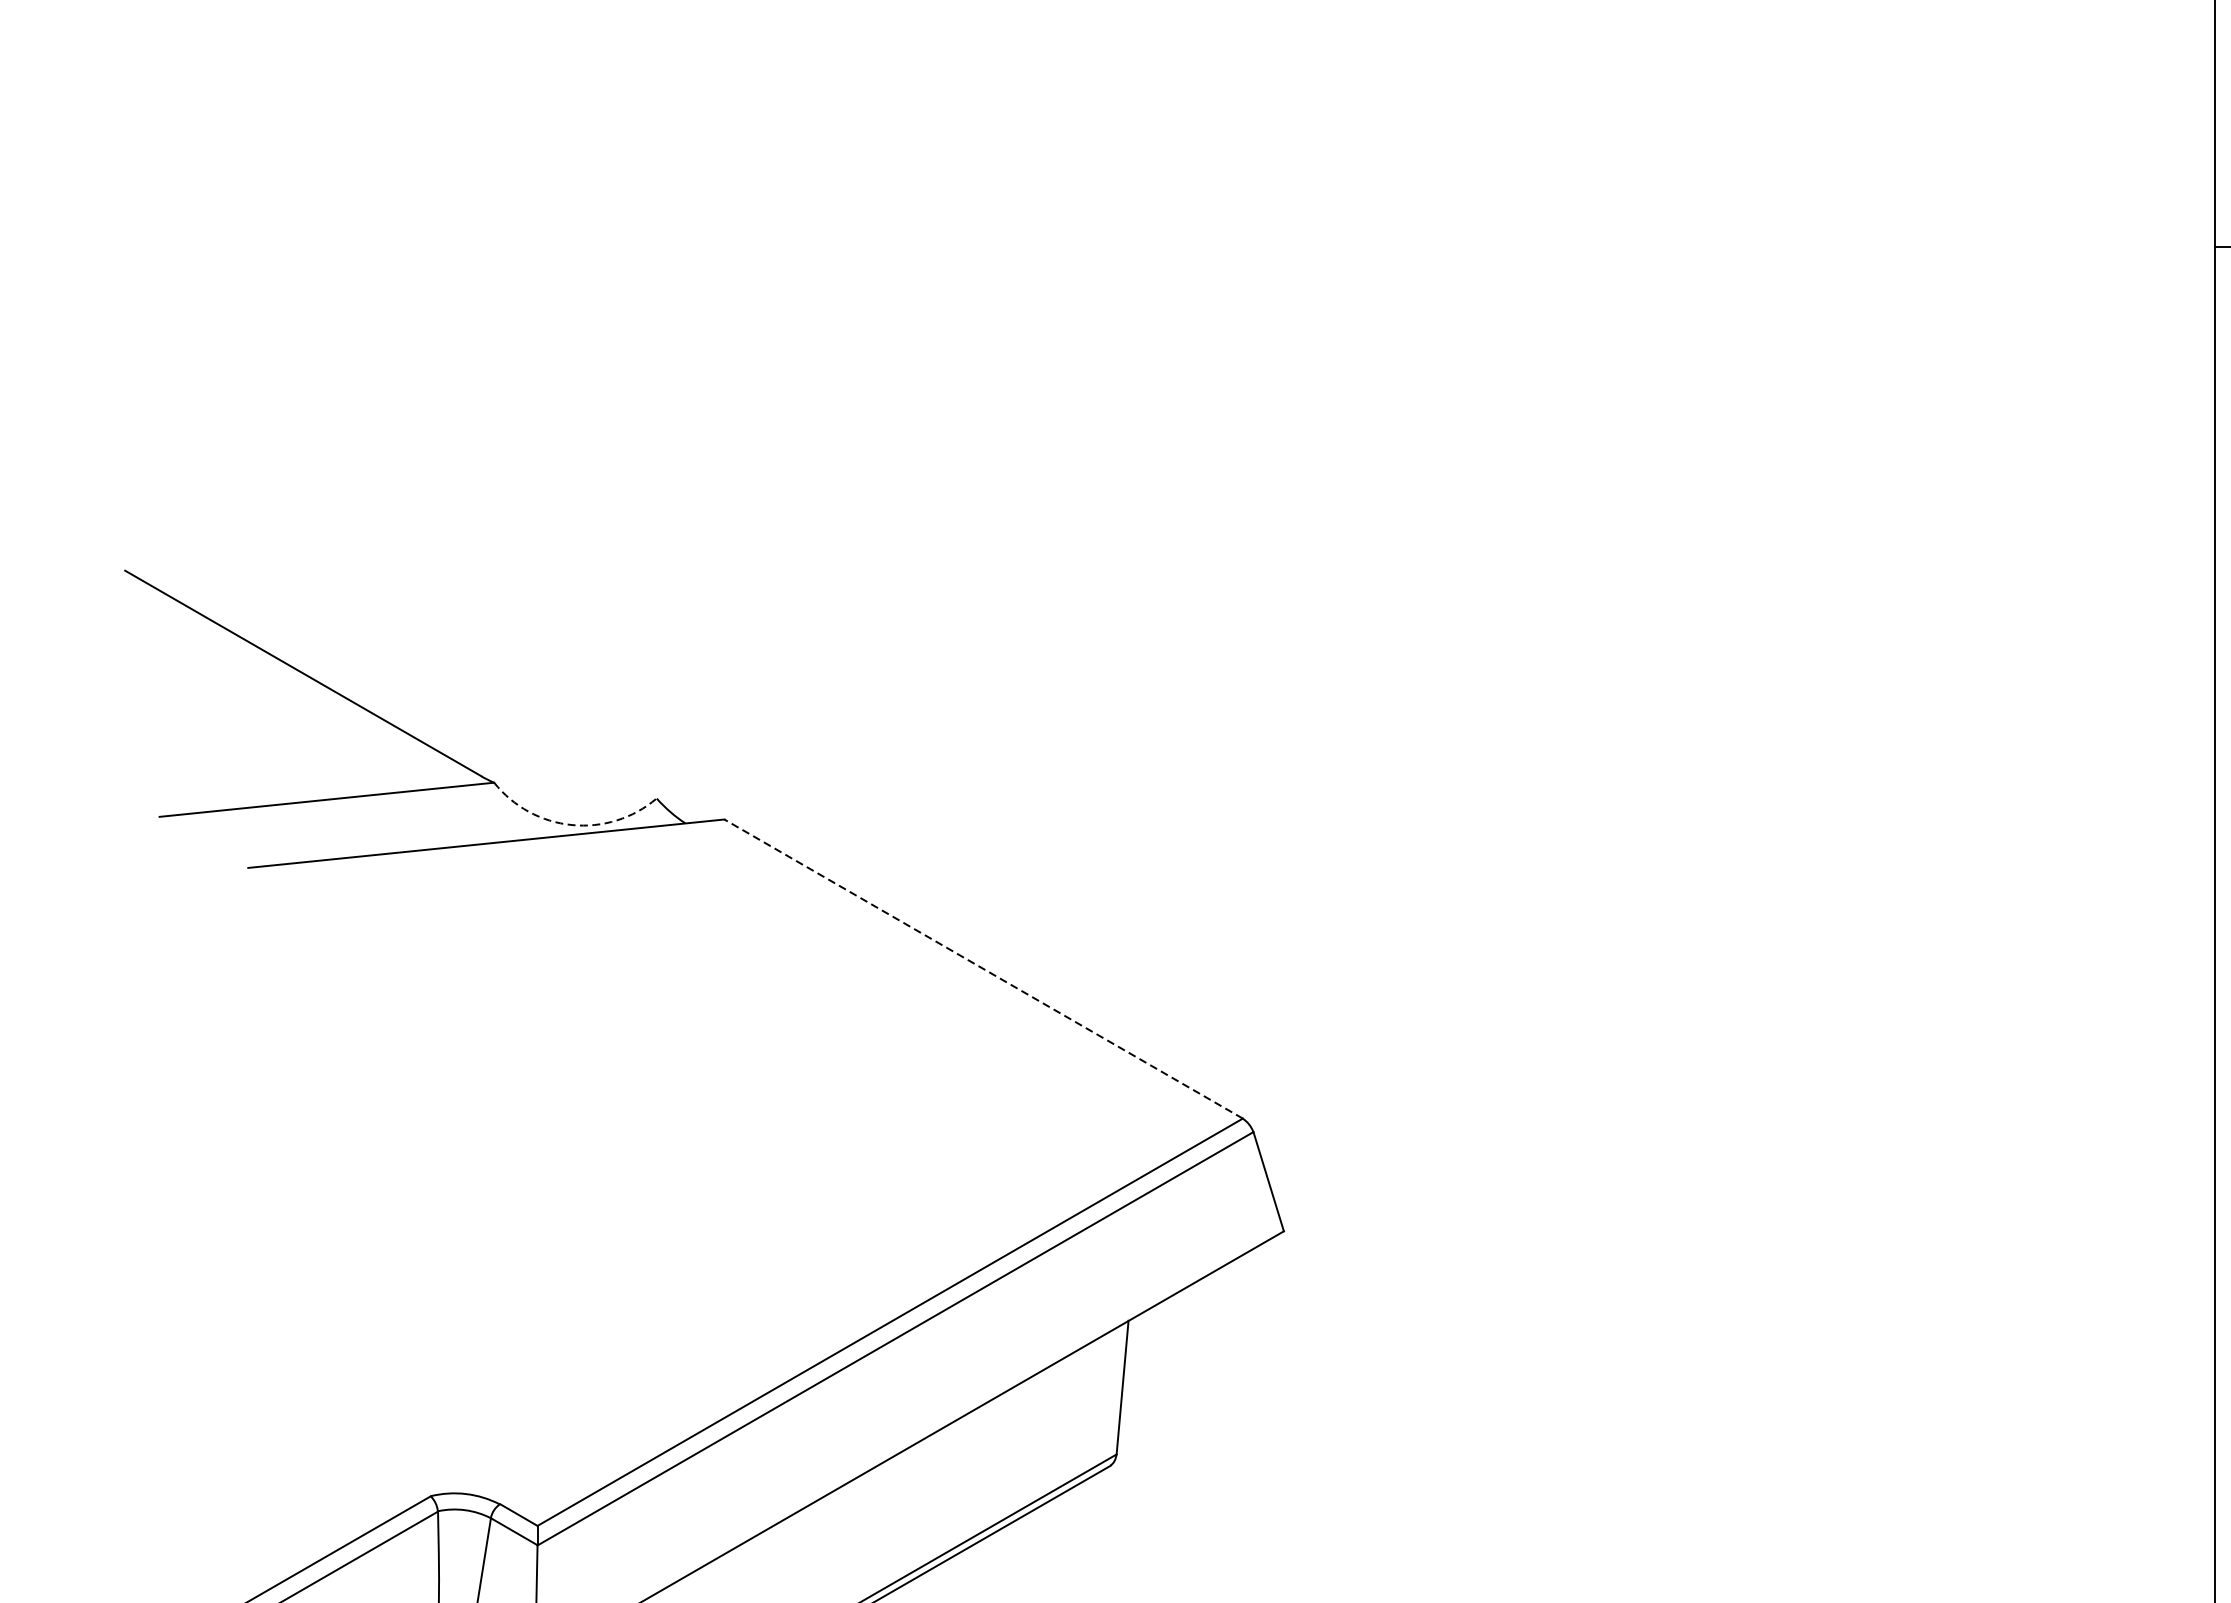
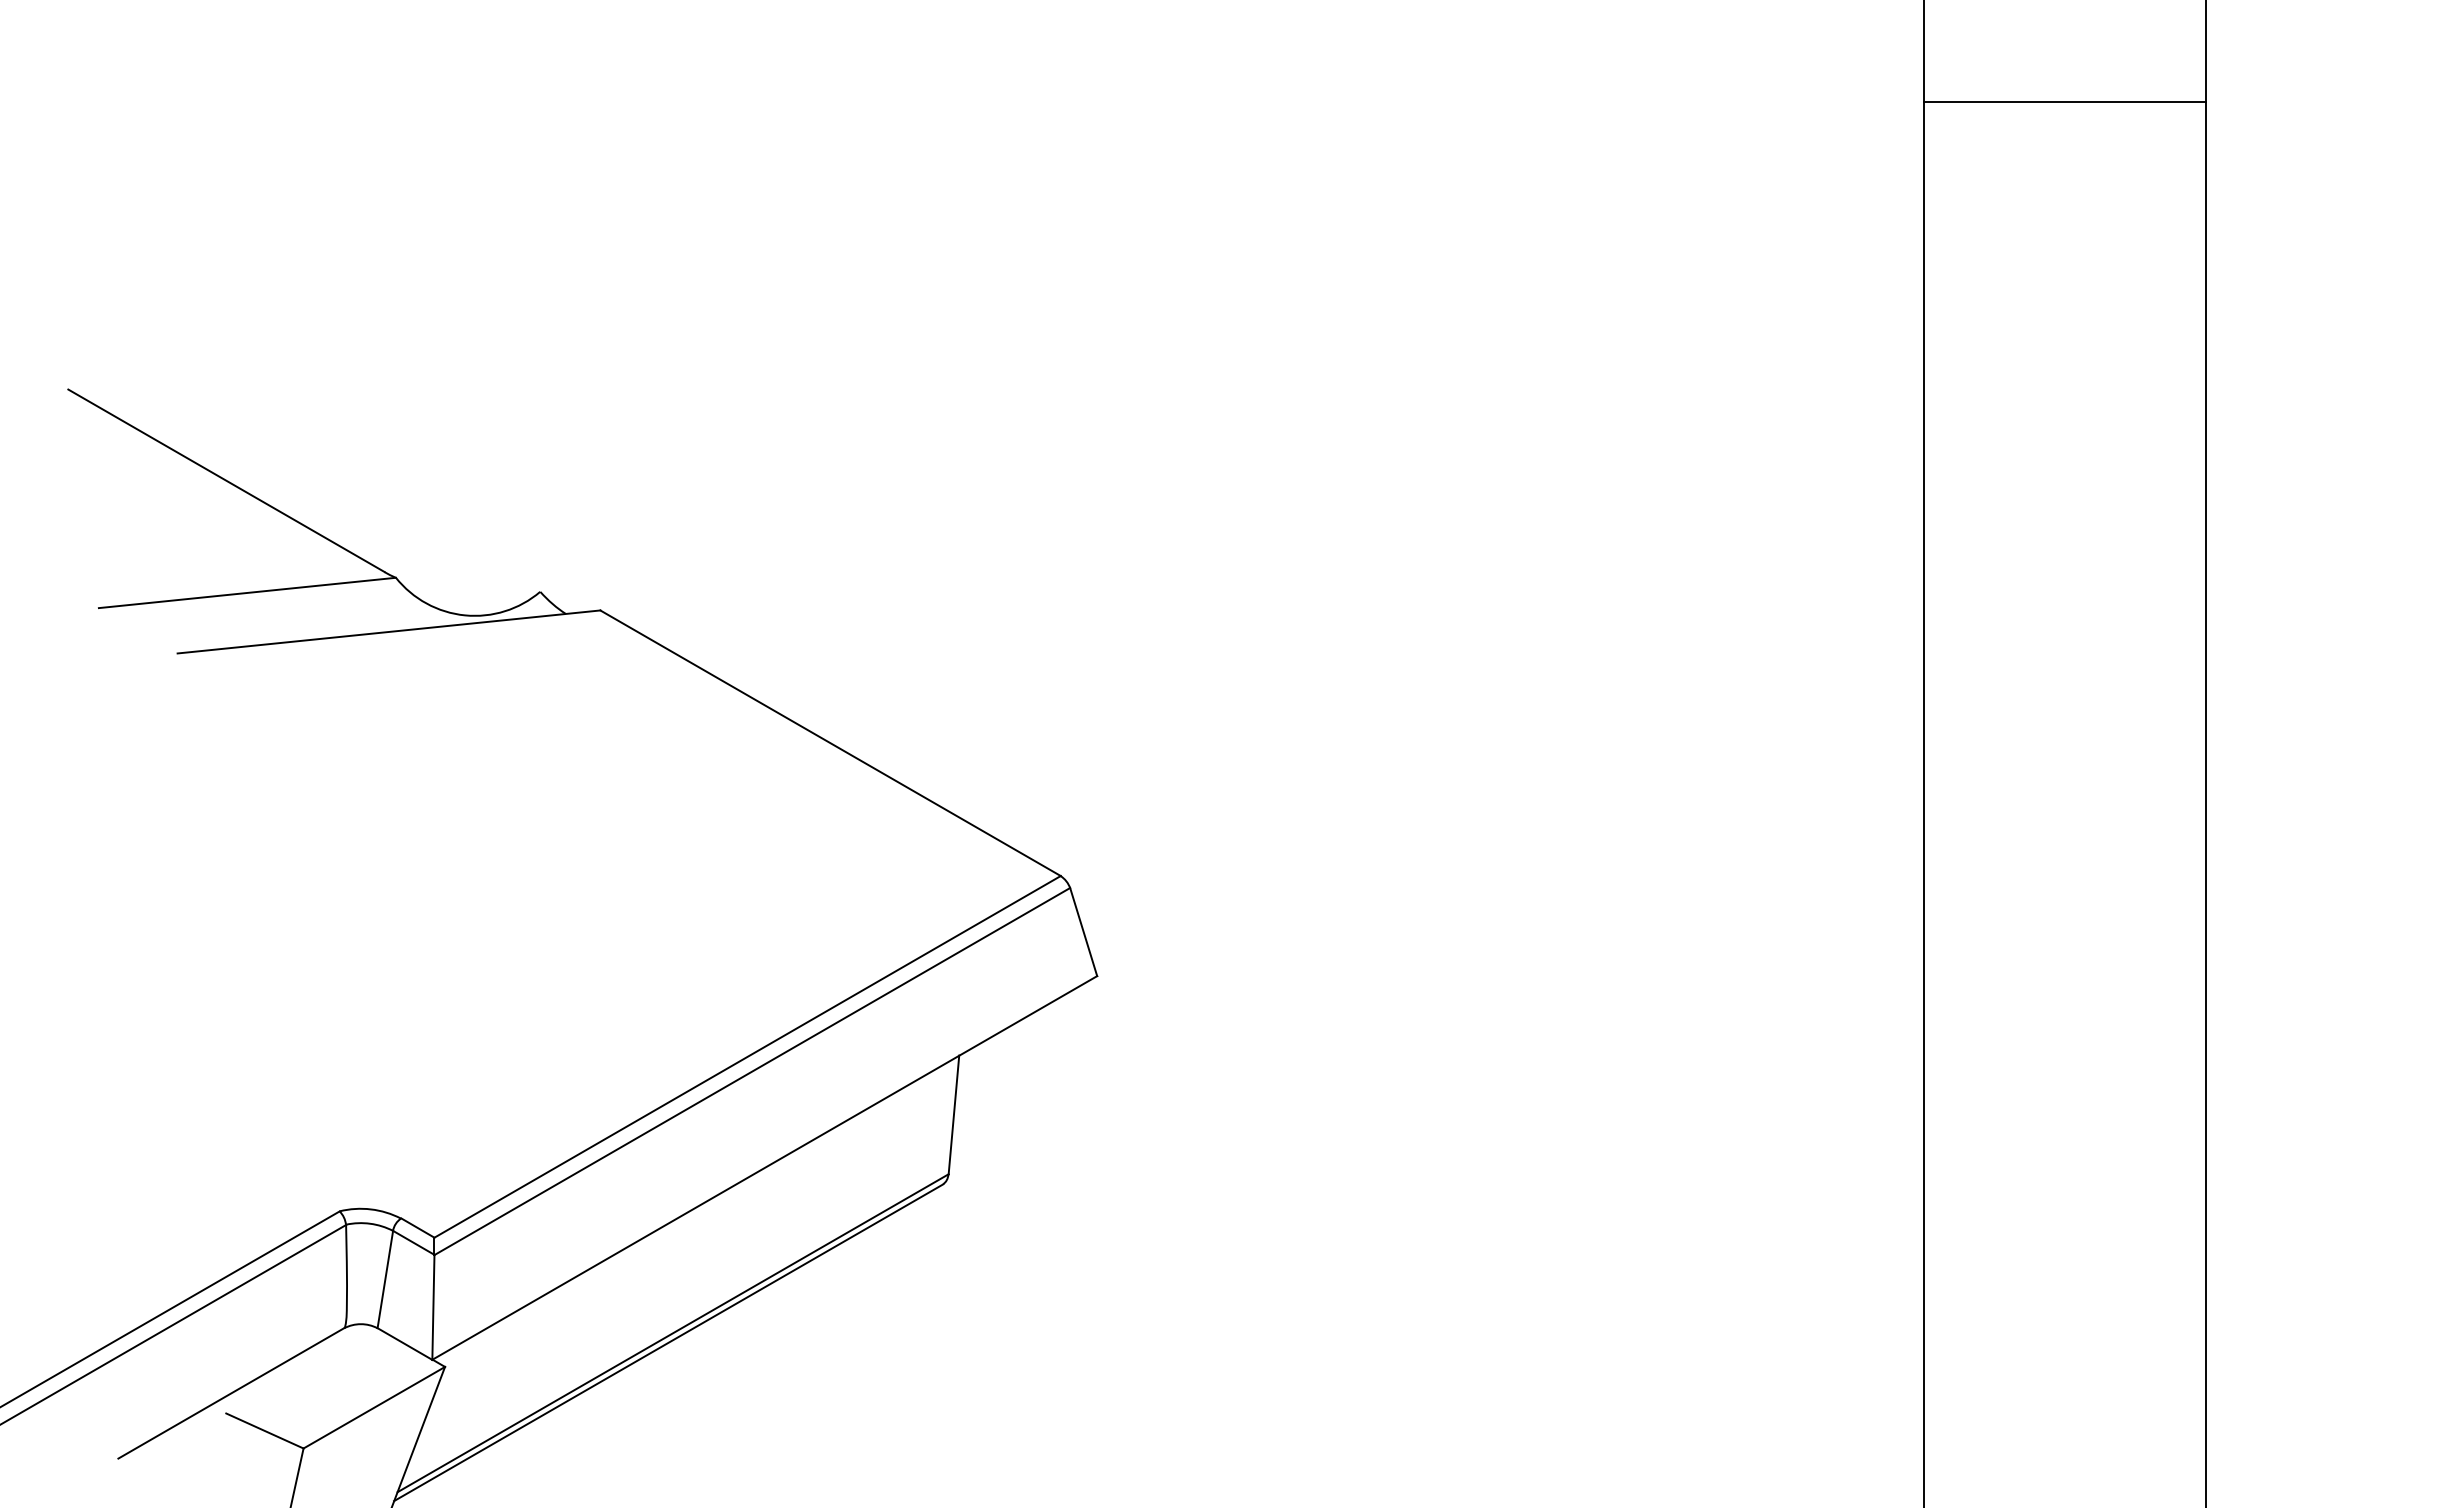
arc: (572, 825) -> (465, 615), dashed -> solid
line: (983, 969) -> (830, 743), dashed -> solid

